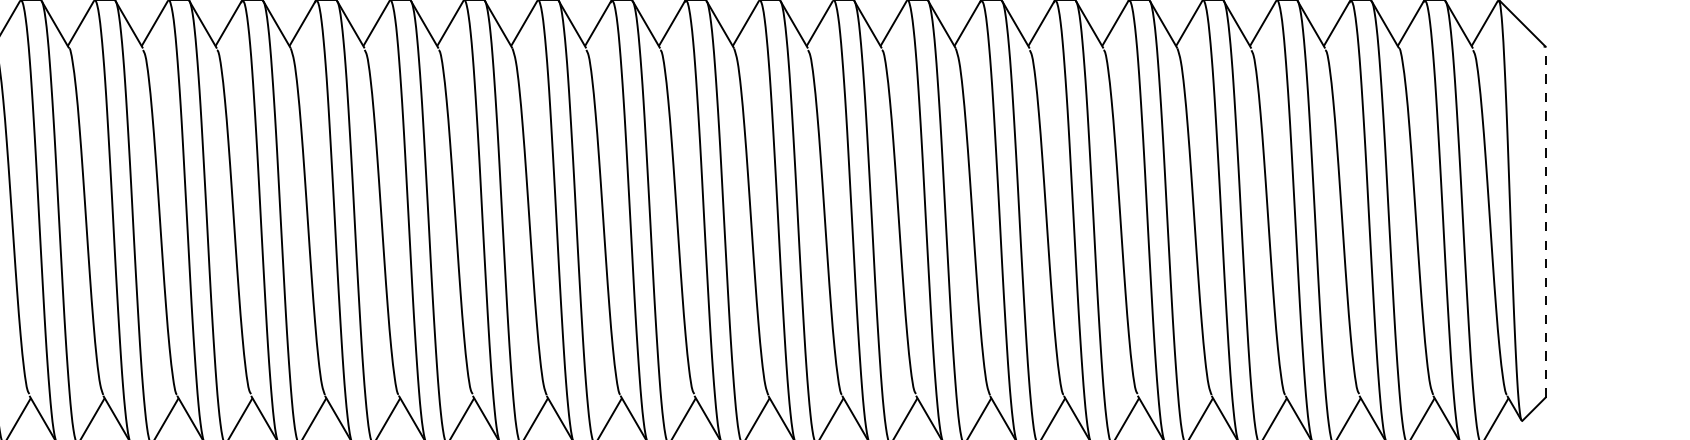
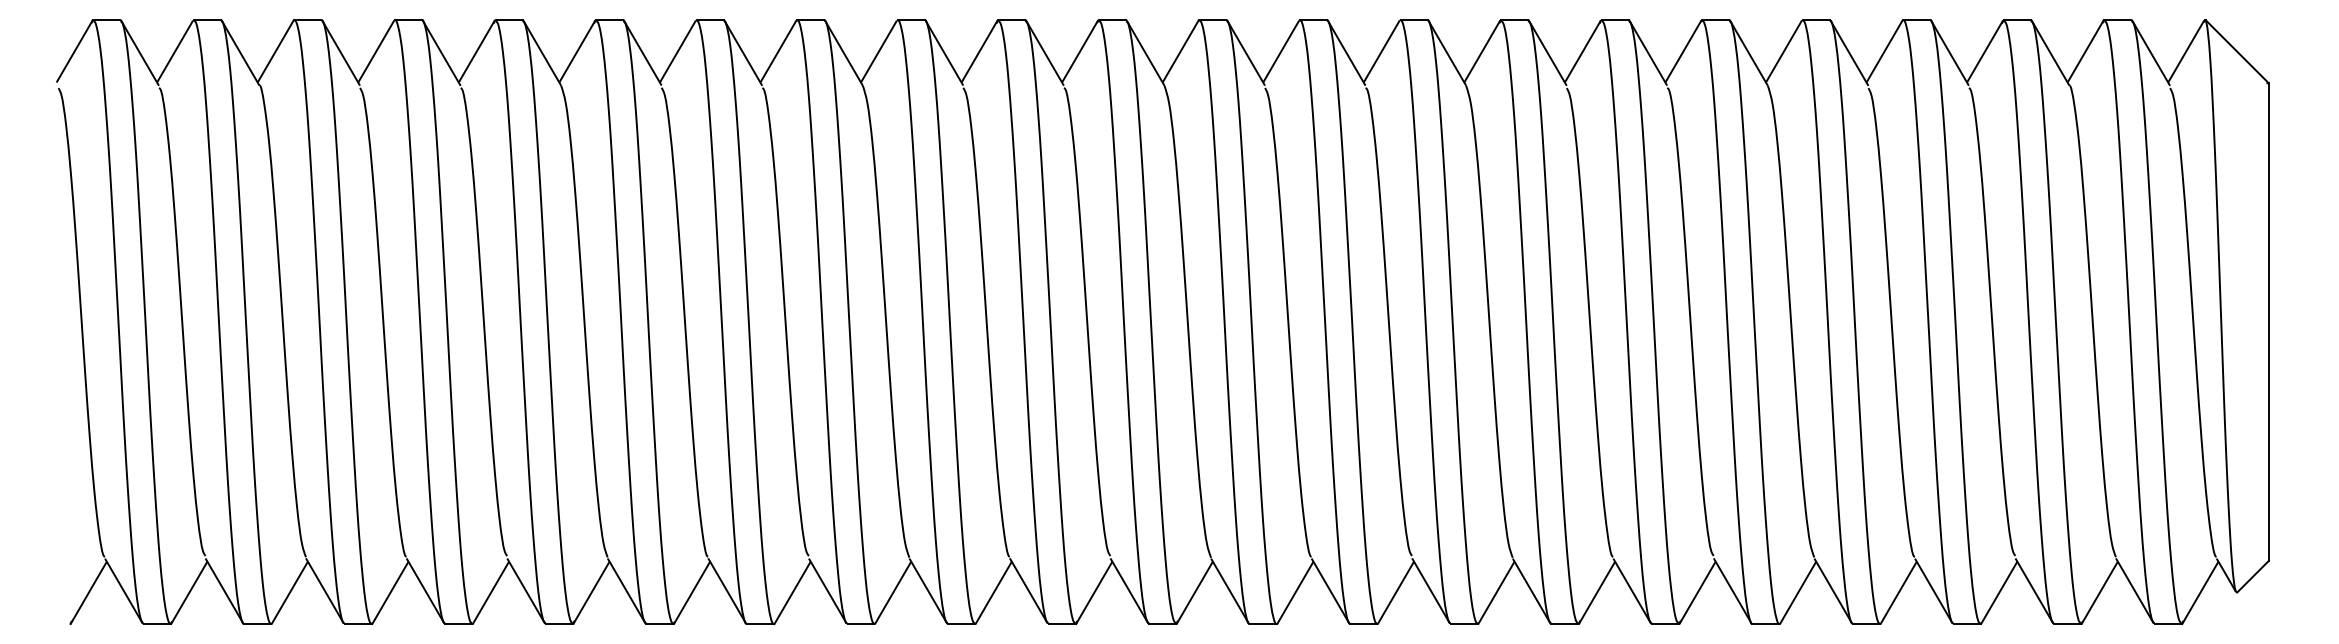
line: (1545, 222) -> (2268, 322), dashed -> solid

